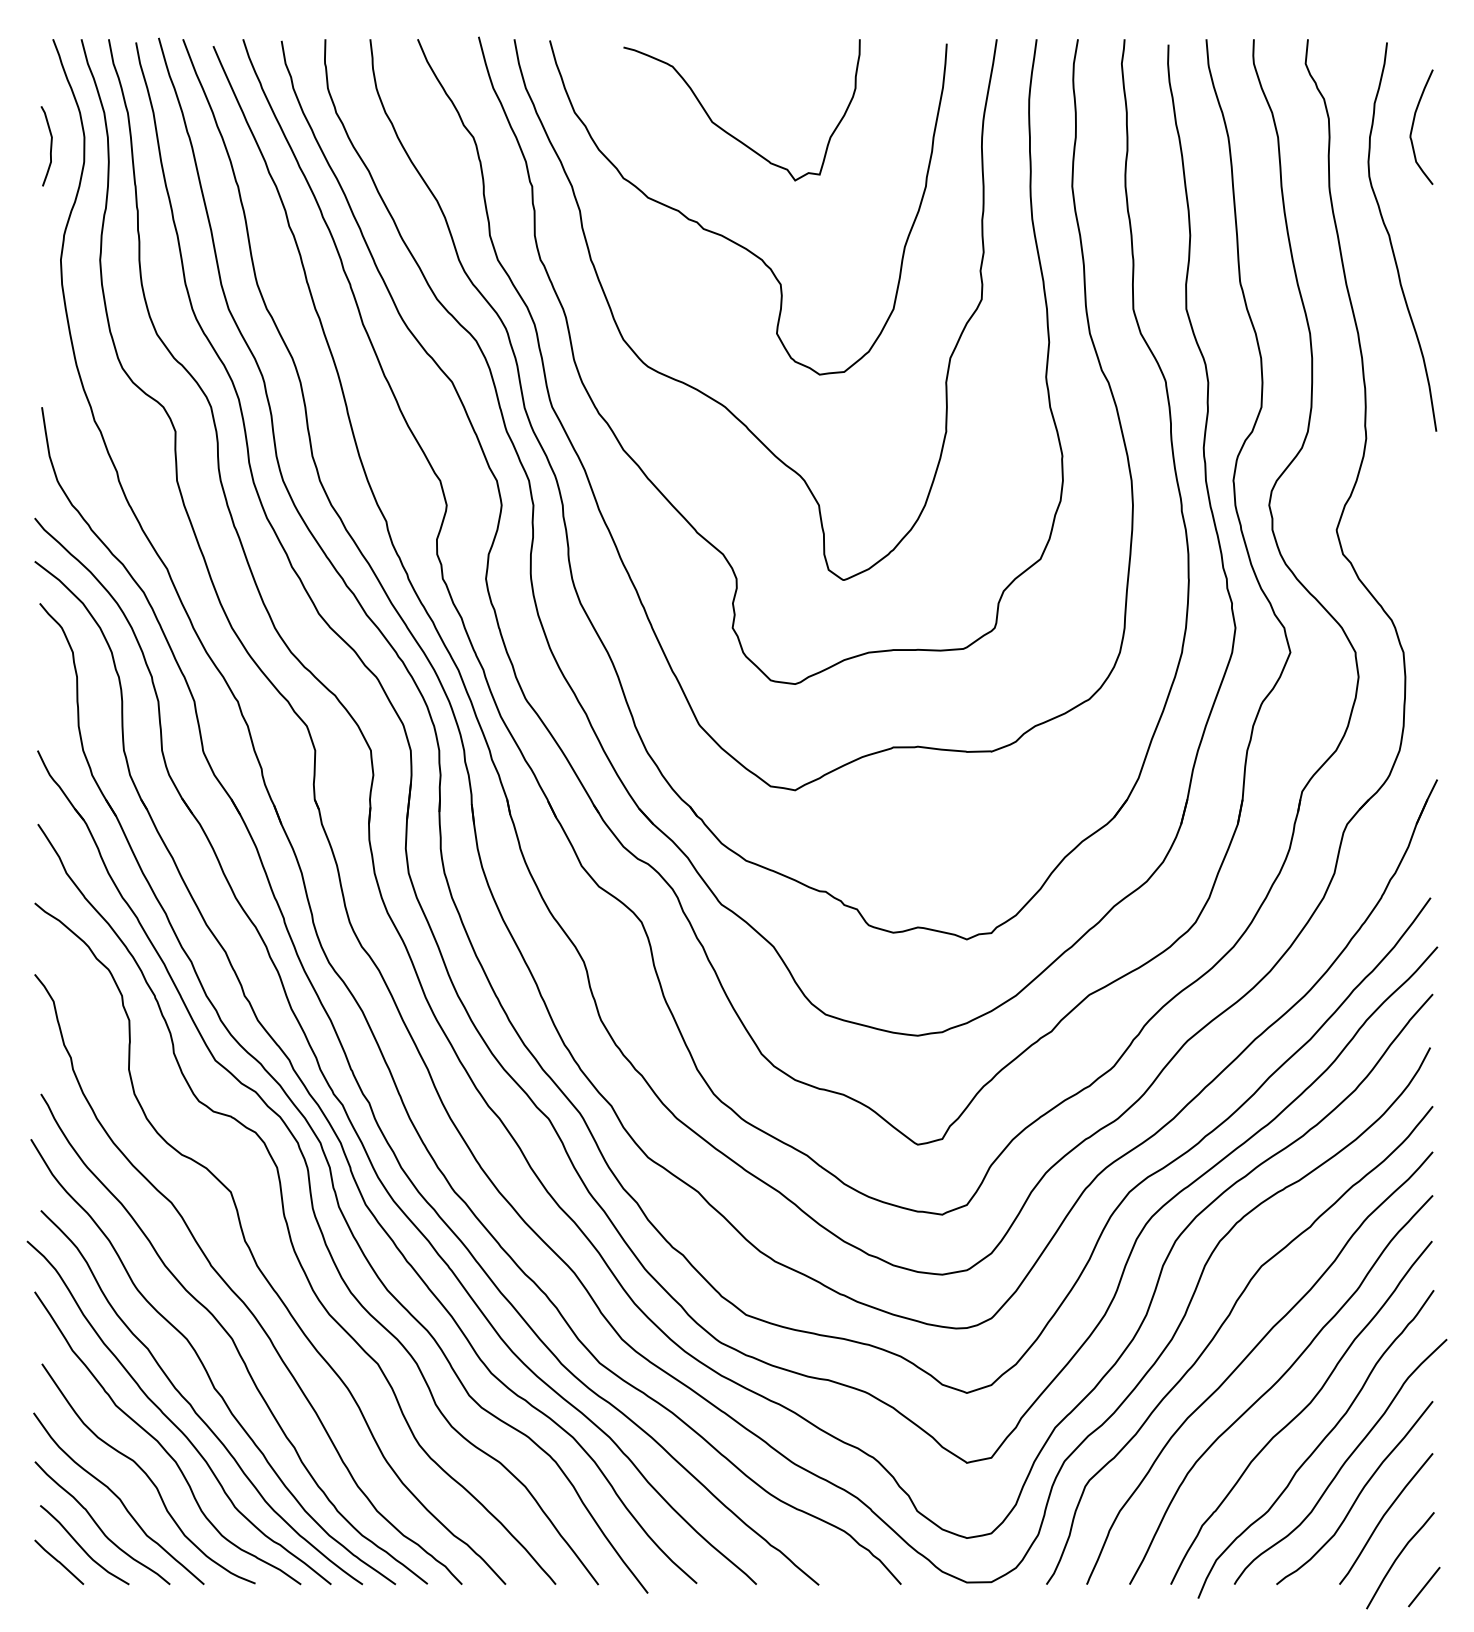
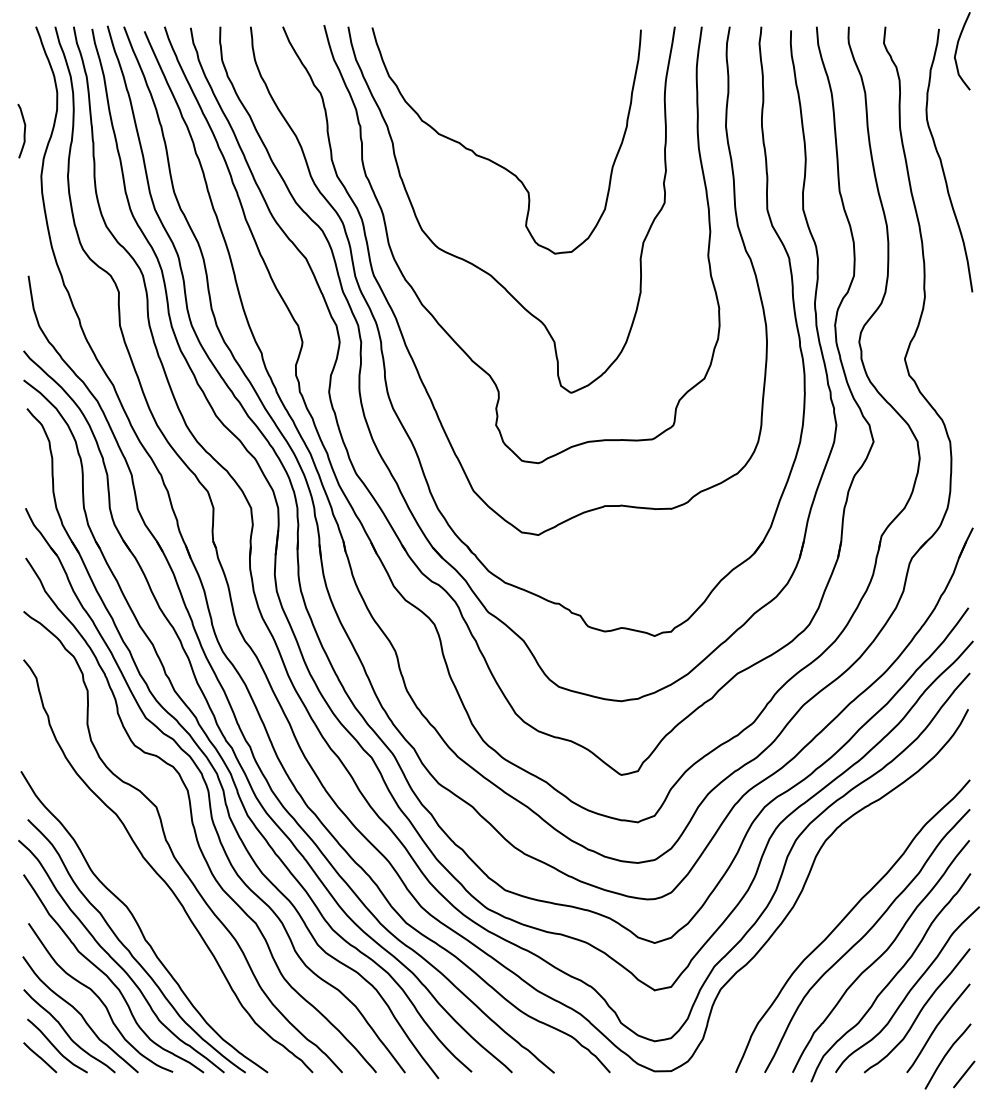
curve: (1414, 126) -> (957, 50), moved
curve: (728, 132) -> (493, 89), removed
curve: (49, 148) -> (23, 132), moved
curve: (1220, 1330) -> (826, 900), removed
curve: (233, 1338) -> (158, 906), removed

